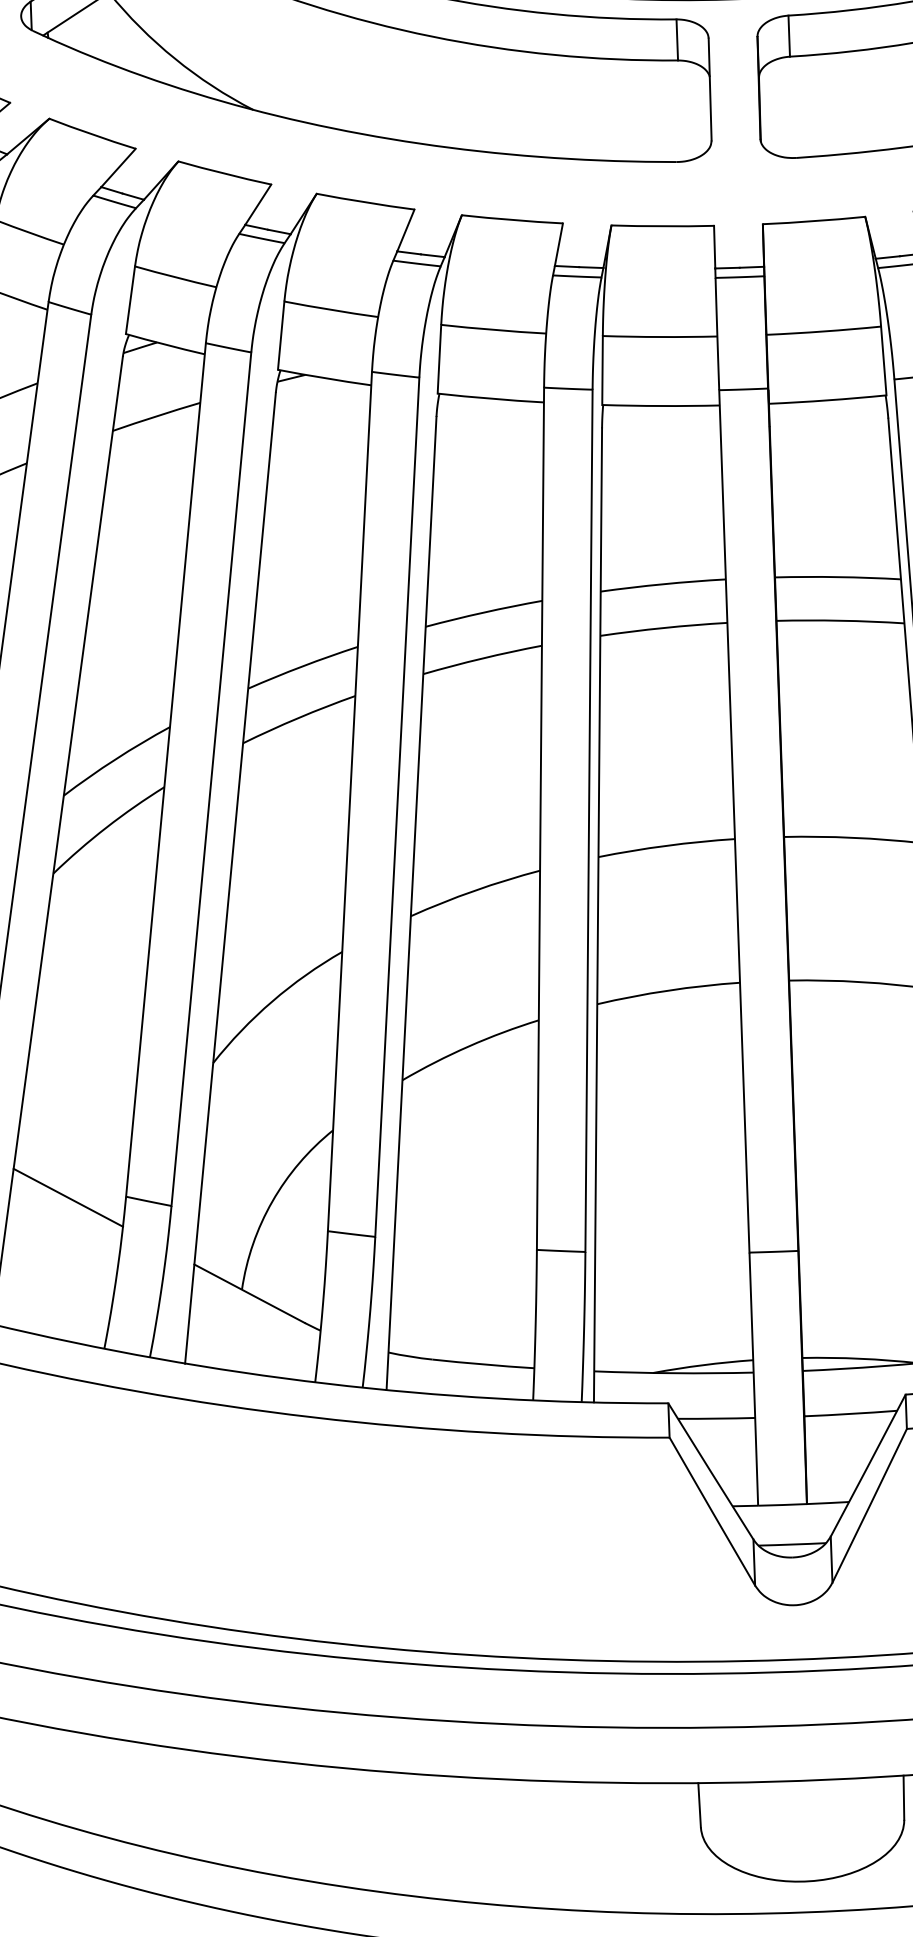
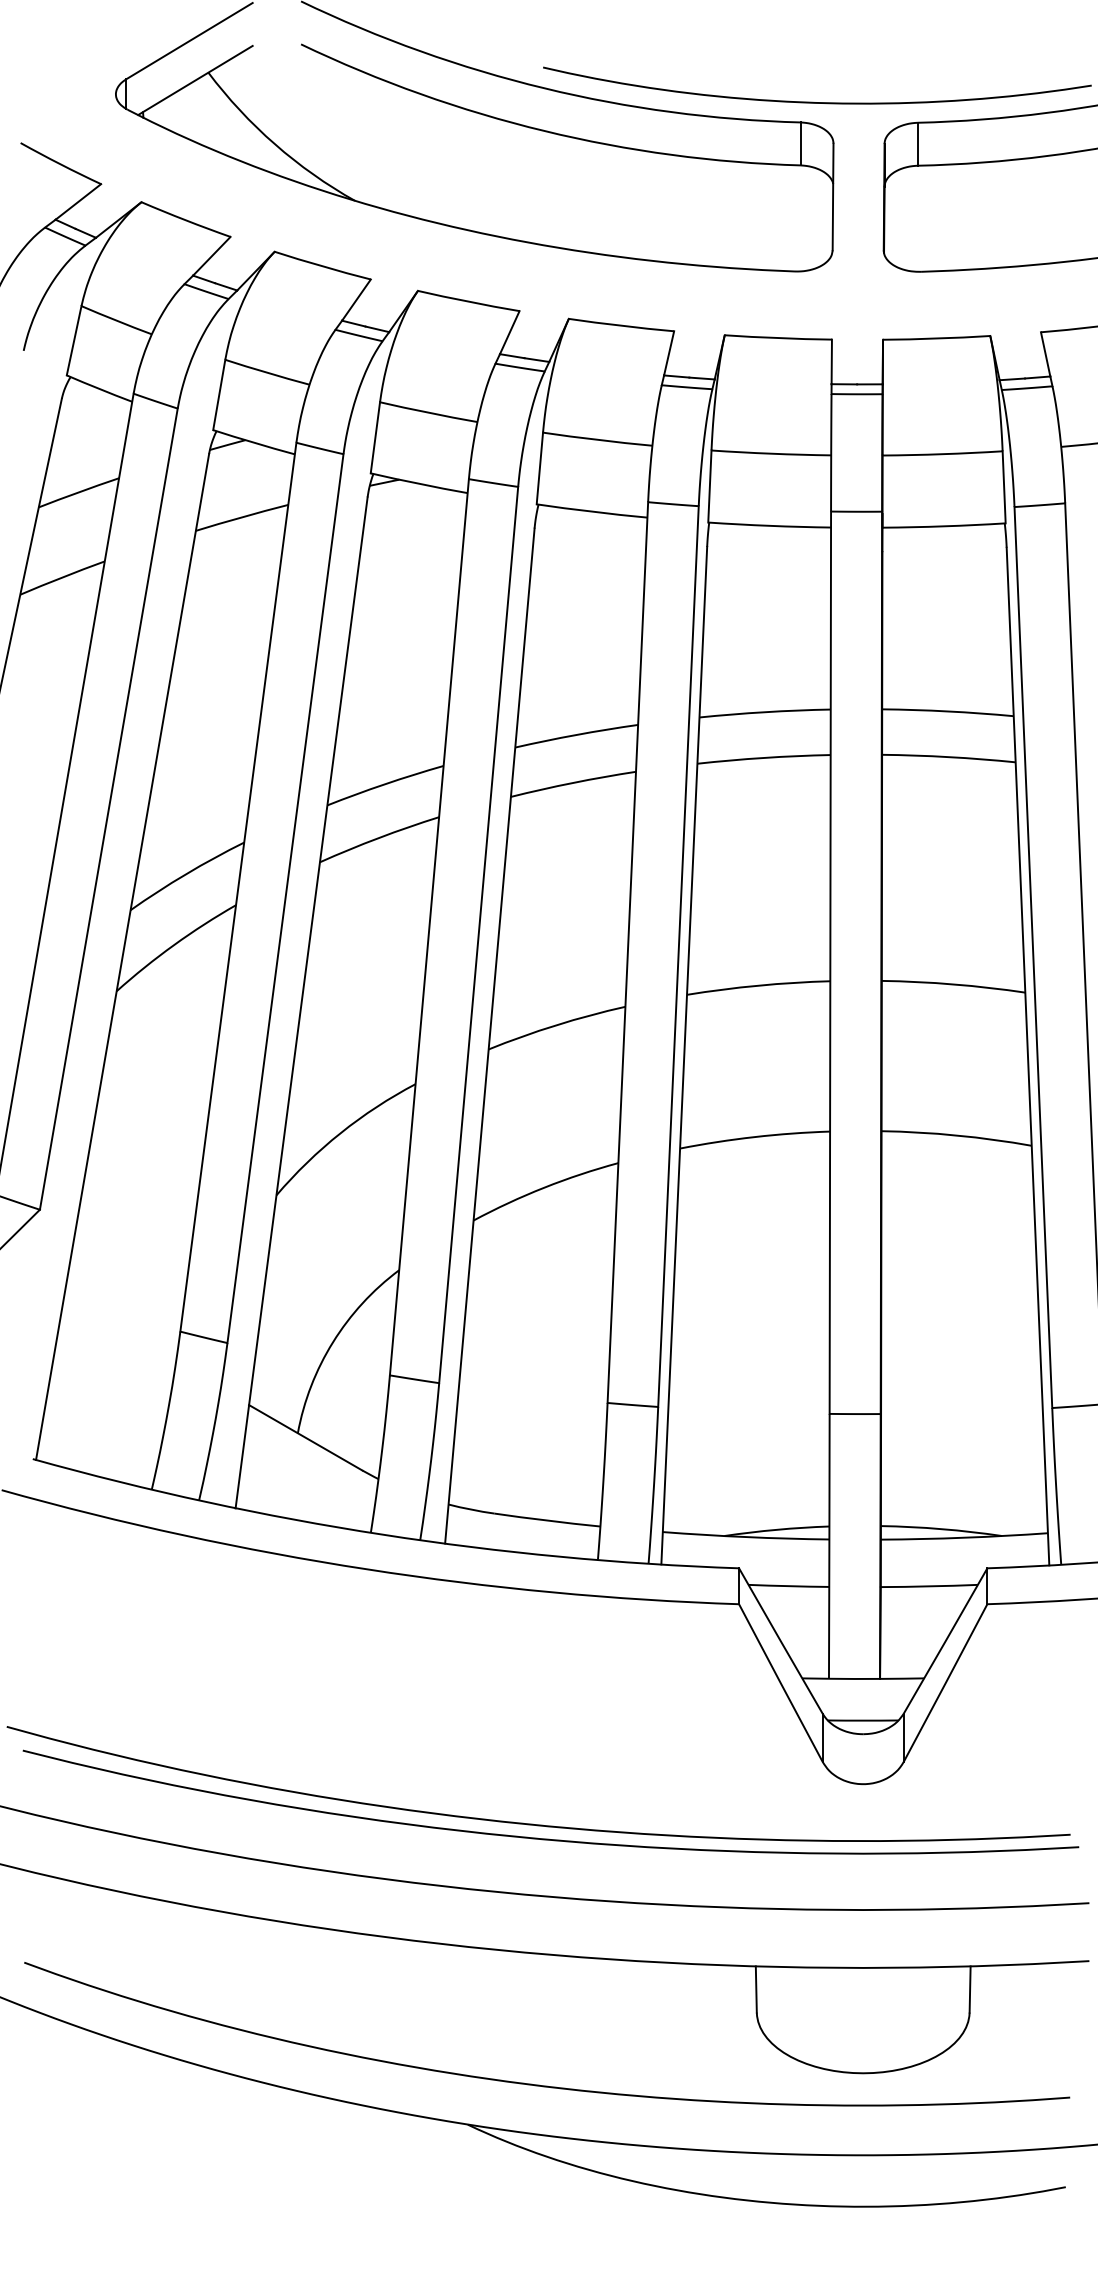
line: (67, 1197) -> (119, 1330), removed

